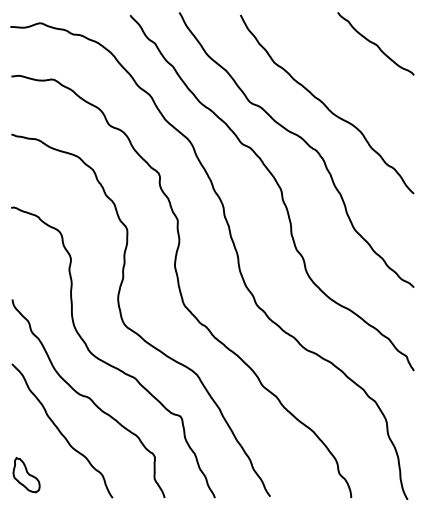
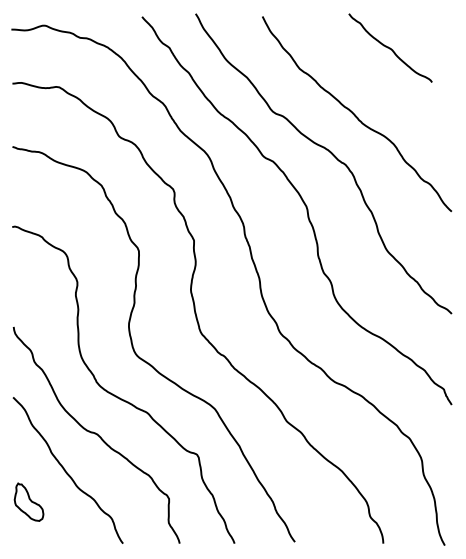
curve: (375, 43) -> (390, 47), moved
part: (26, 474) -> (28, 501), moved

